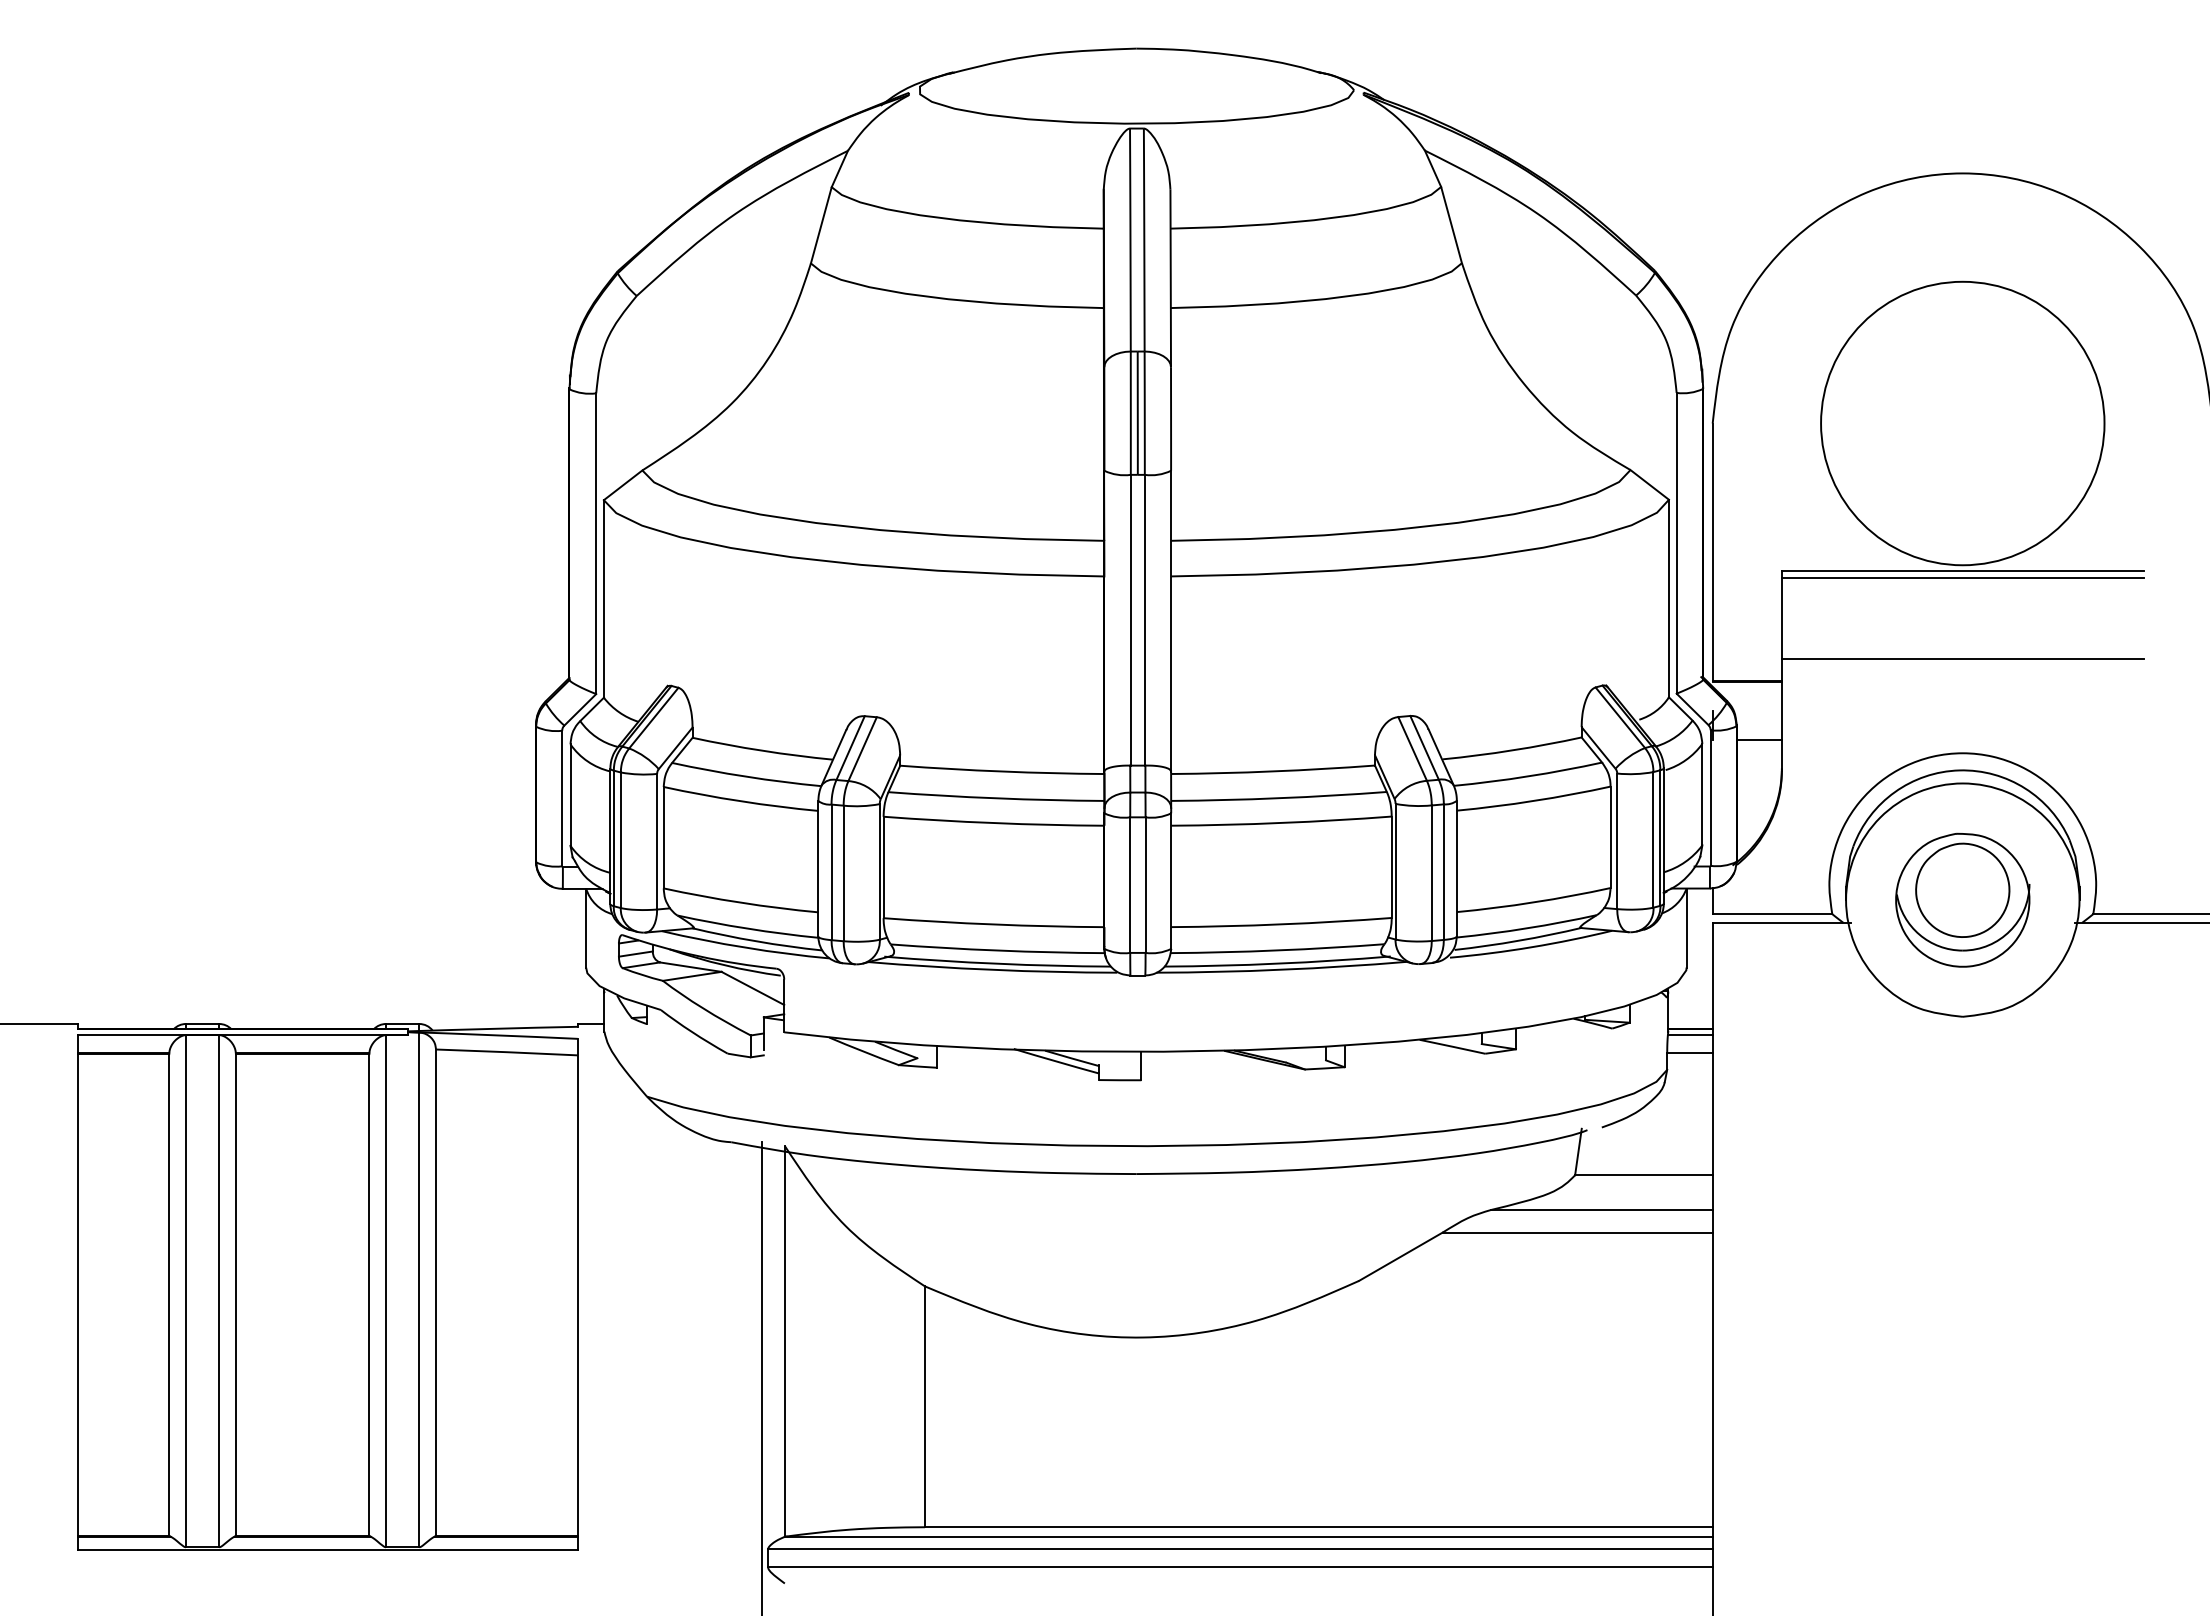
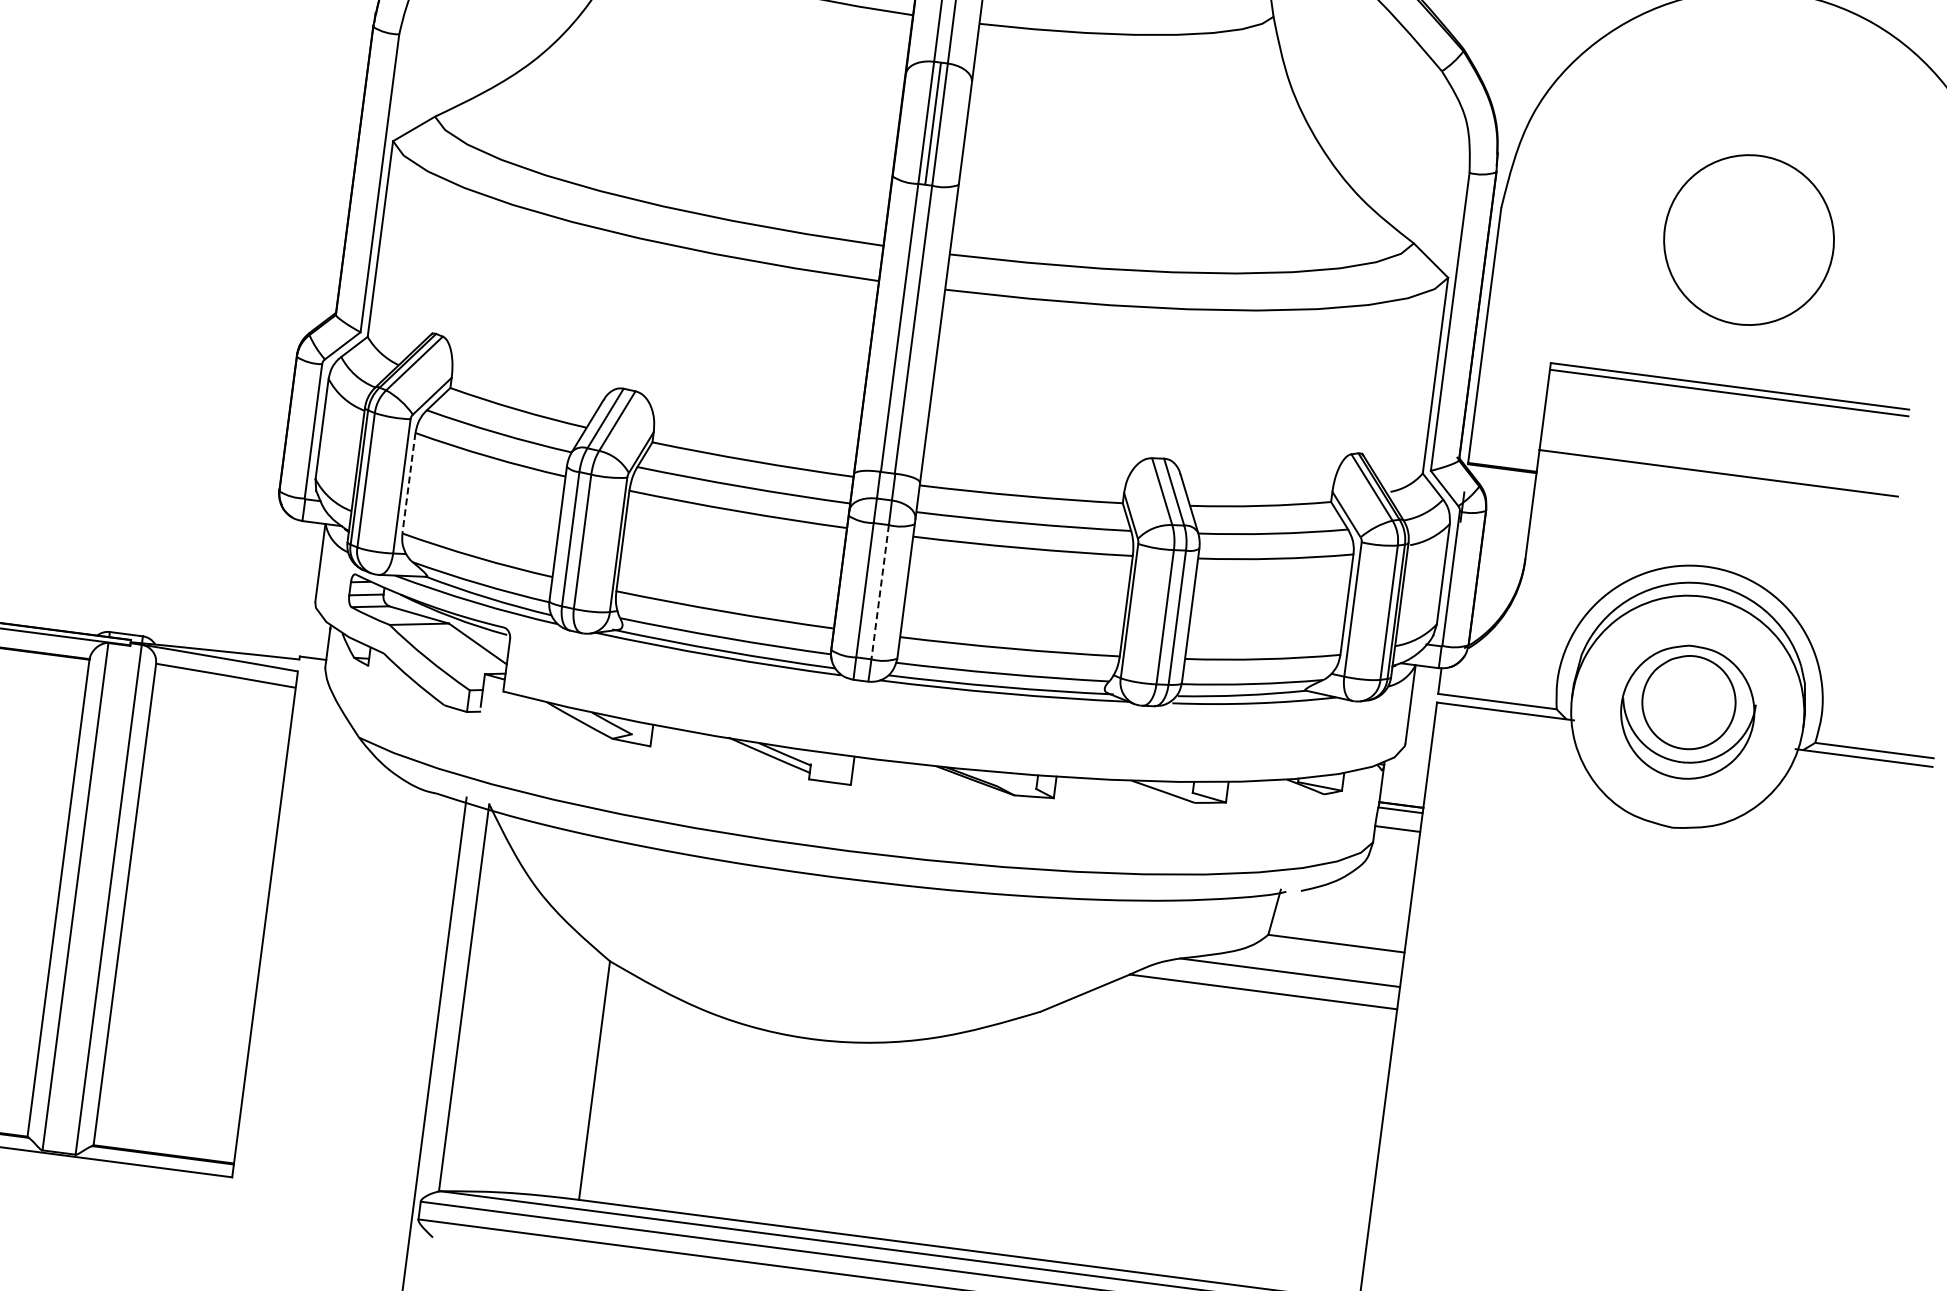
circle: (1962, 423) -> (1748, 240), size x0.6
line: (1758, 740) -> (1505, 527), removed
line: (663, 837) -> (408, 483), solid -> dashed
line: (1145, 885) -> (880, 592), solid -> dashed

